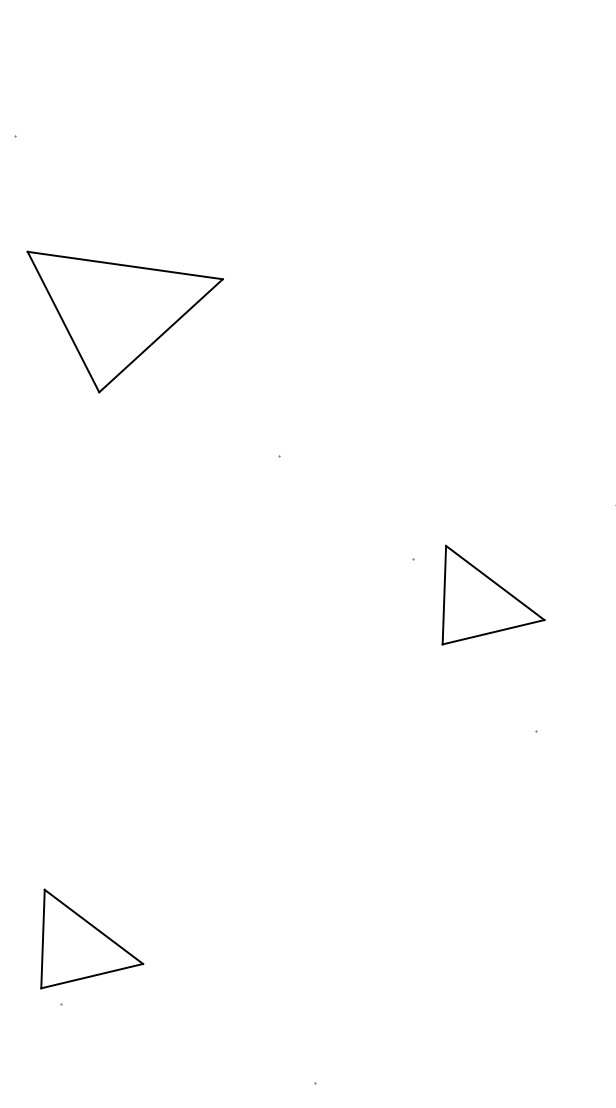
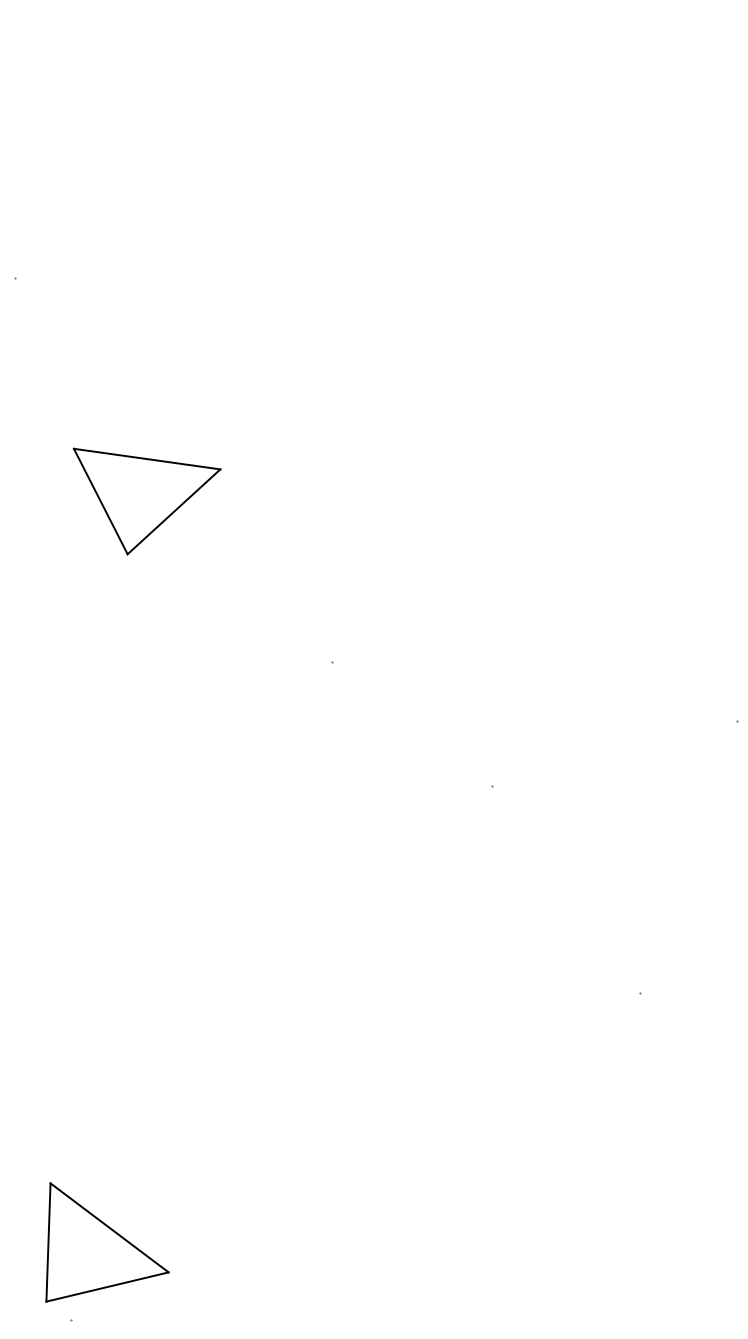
part: (124, 322) -> (146, 501), size x0.62
part: (493, 595) -> (589, 829), removed

